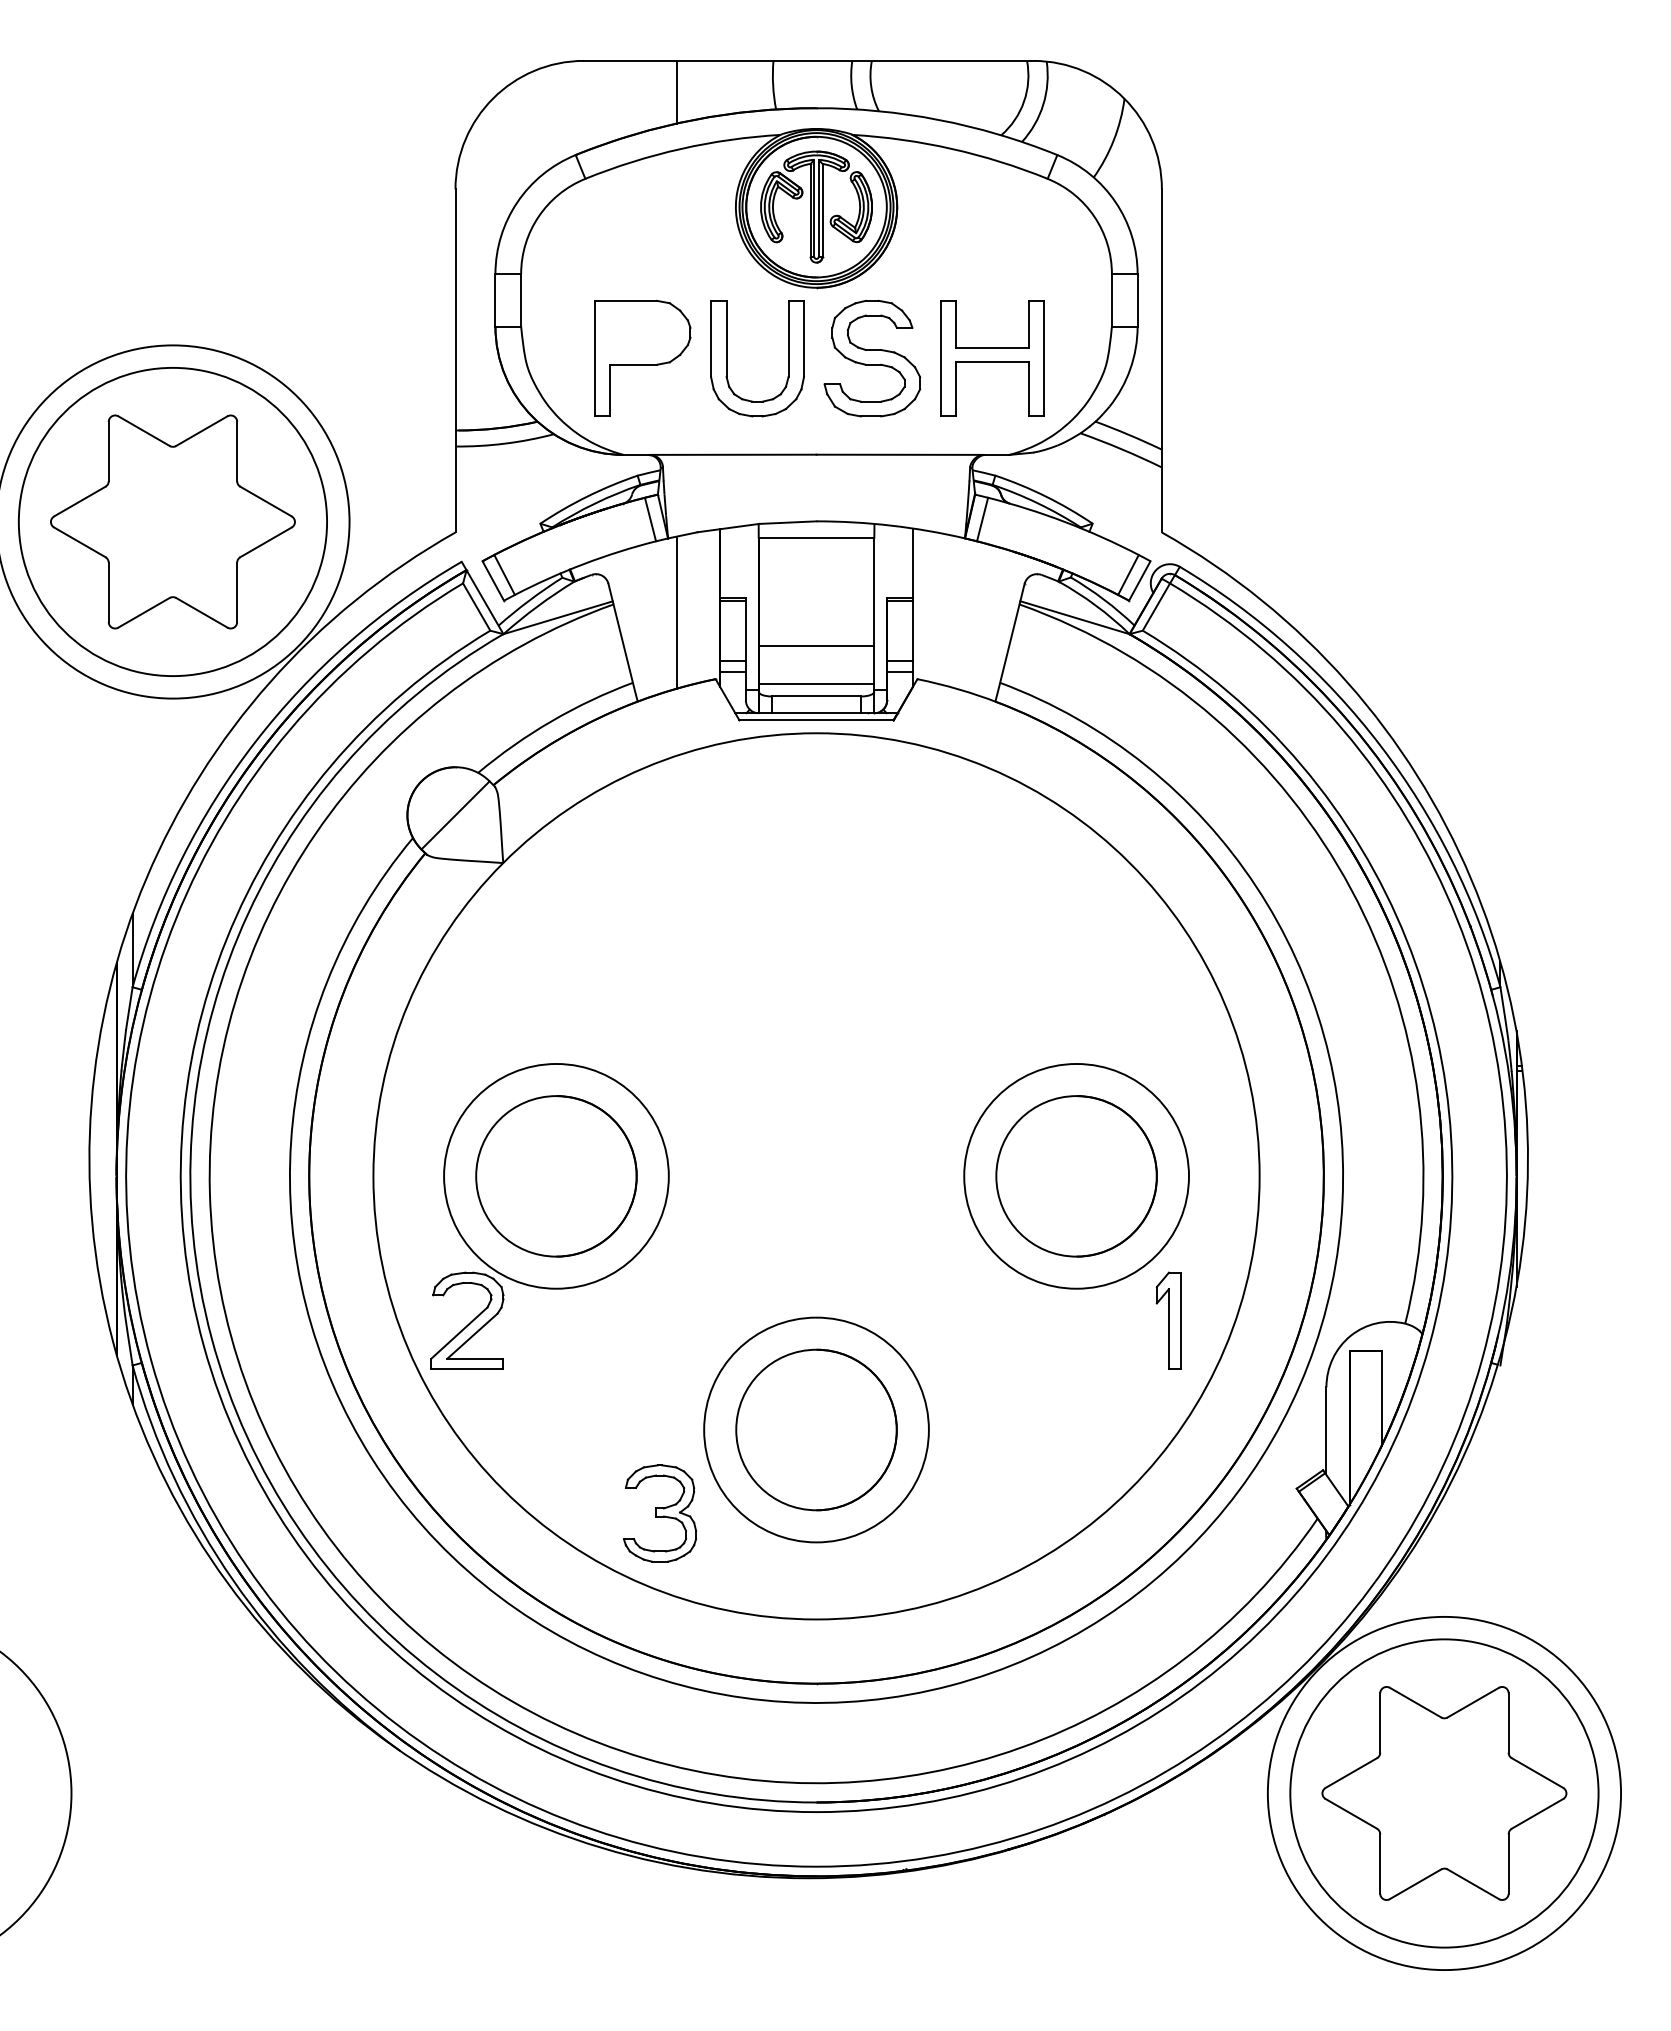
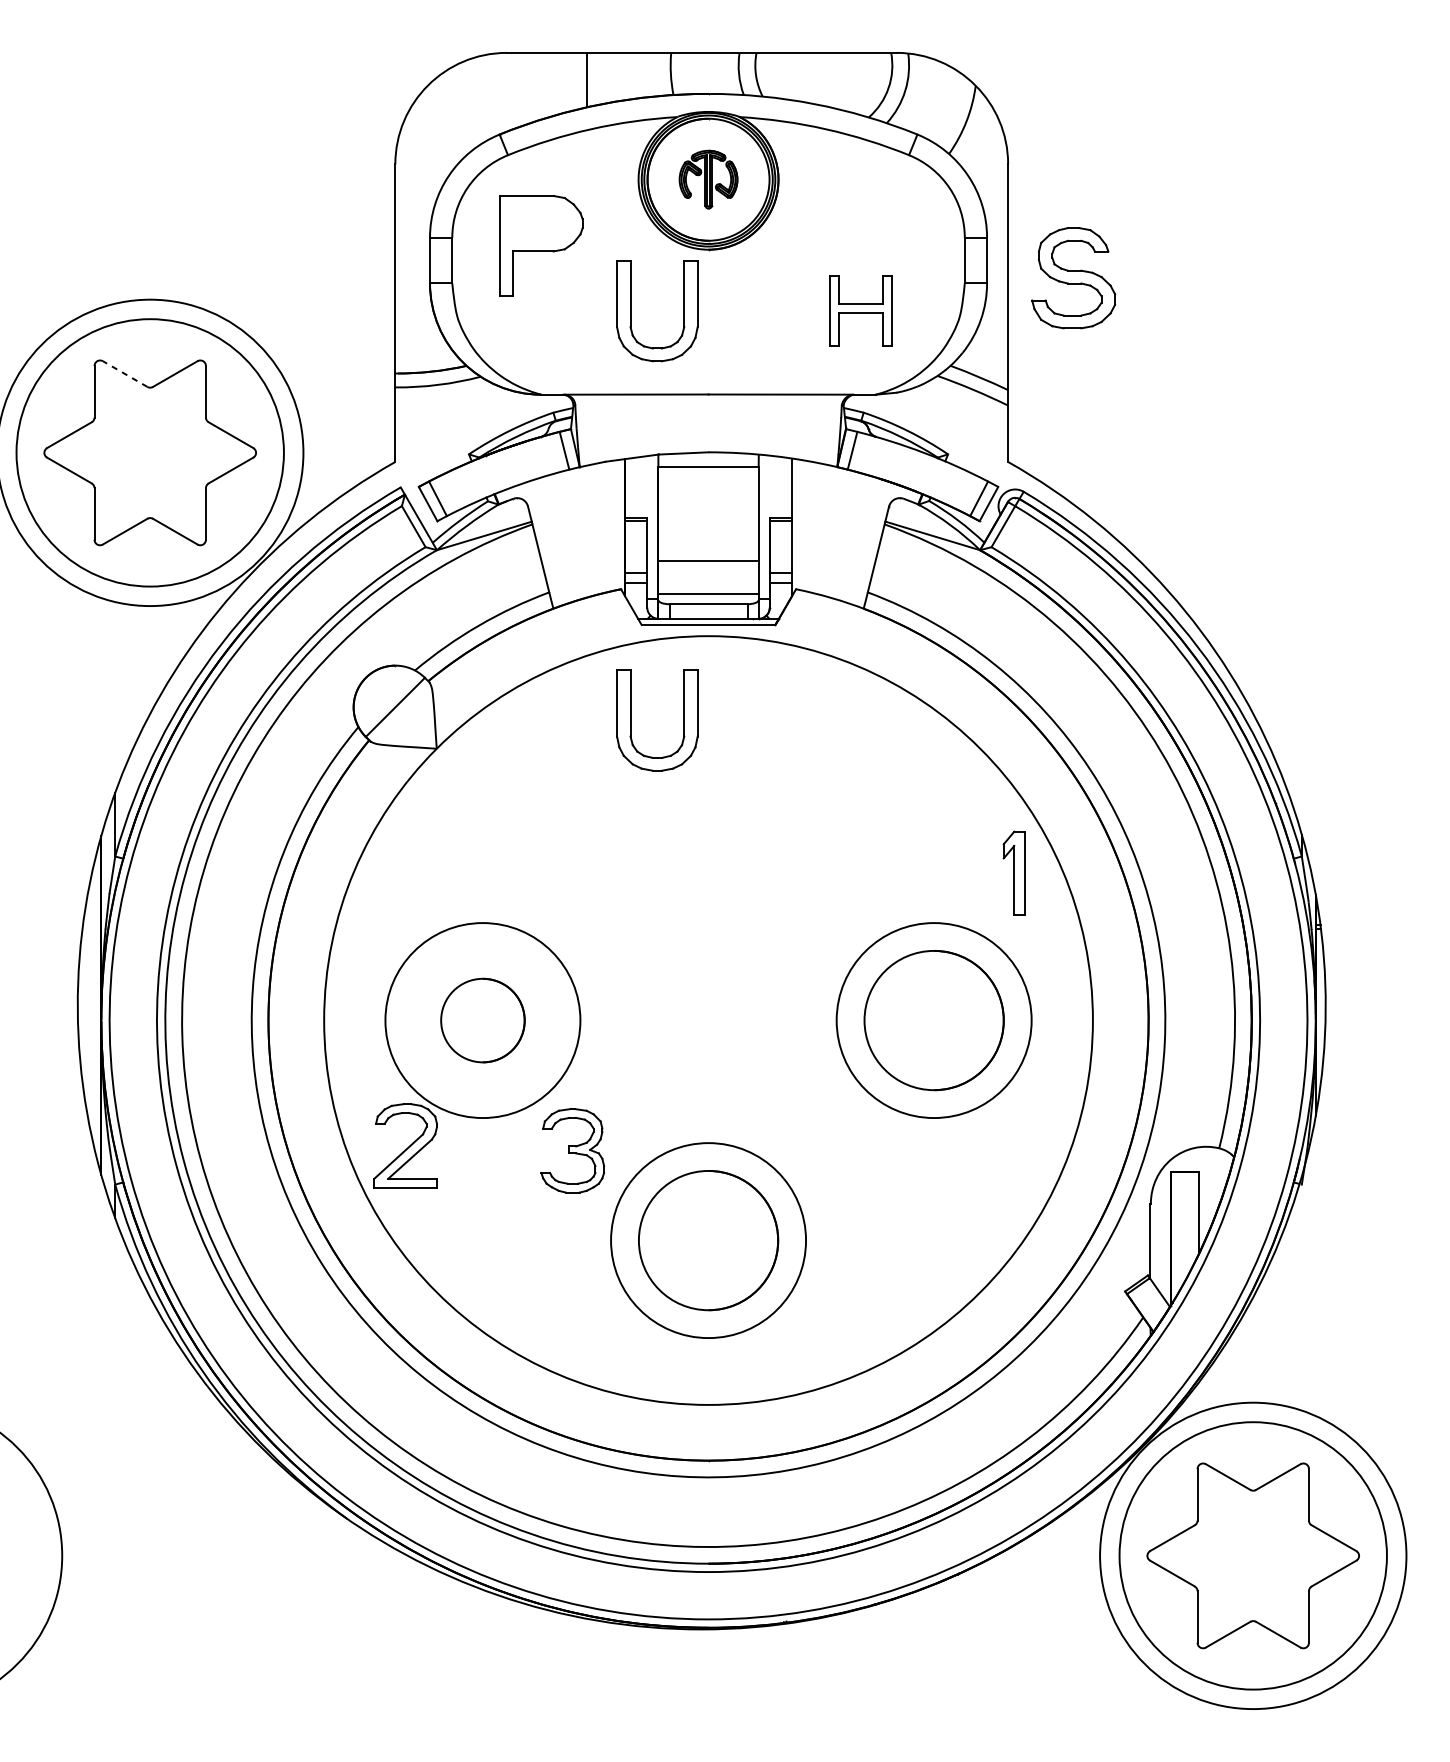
part: (816, 206) -> (708, 179), size x0.6
part: (642, 357) -> (541, 245), moved
part: (872, 358) -> (1073, 278), moved
part: (992, 358) -> (861, 311), size x0.7
line: (144, 431) -> (125, 374), solid -> dashed
line: (676, 612) -> (587, 531), removed
part: (727, 830) -> (631, 720), added
circle: (556, 1176) -> (482, 1020), size x0.6
part: (1168, 1320) -> (1013, 873), moved
part: (659, 1513) -> (572, 1150), moved

